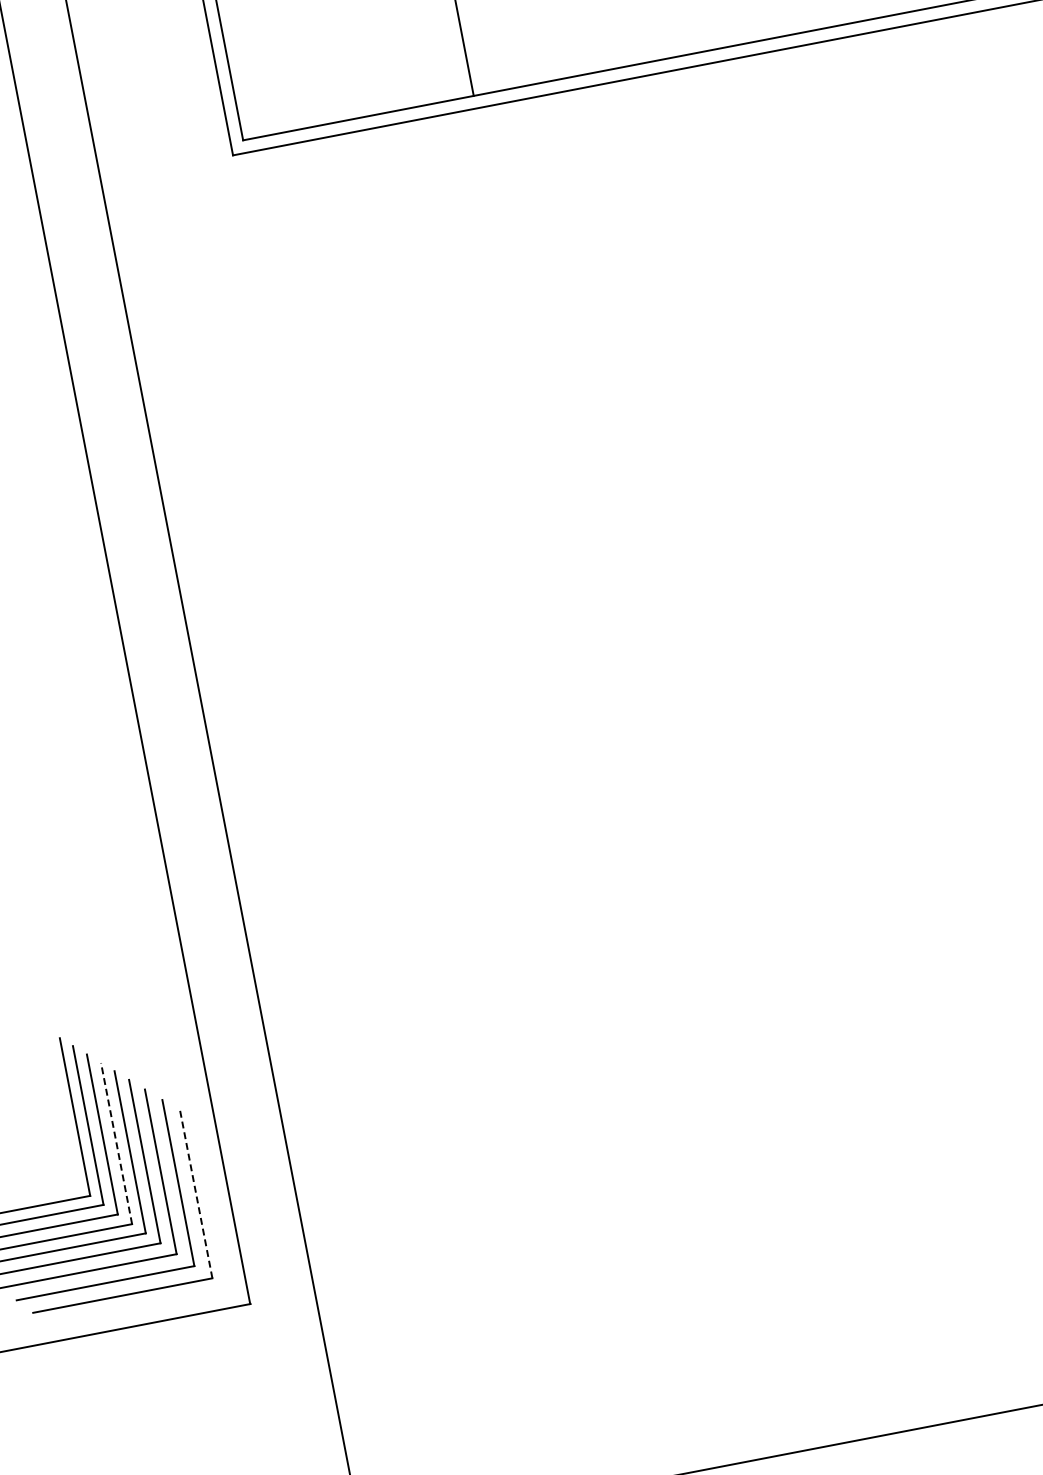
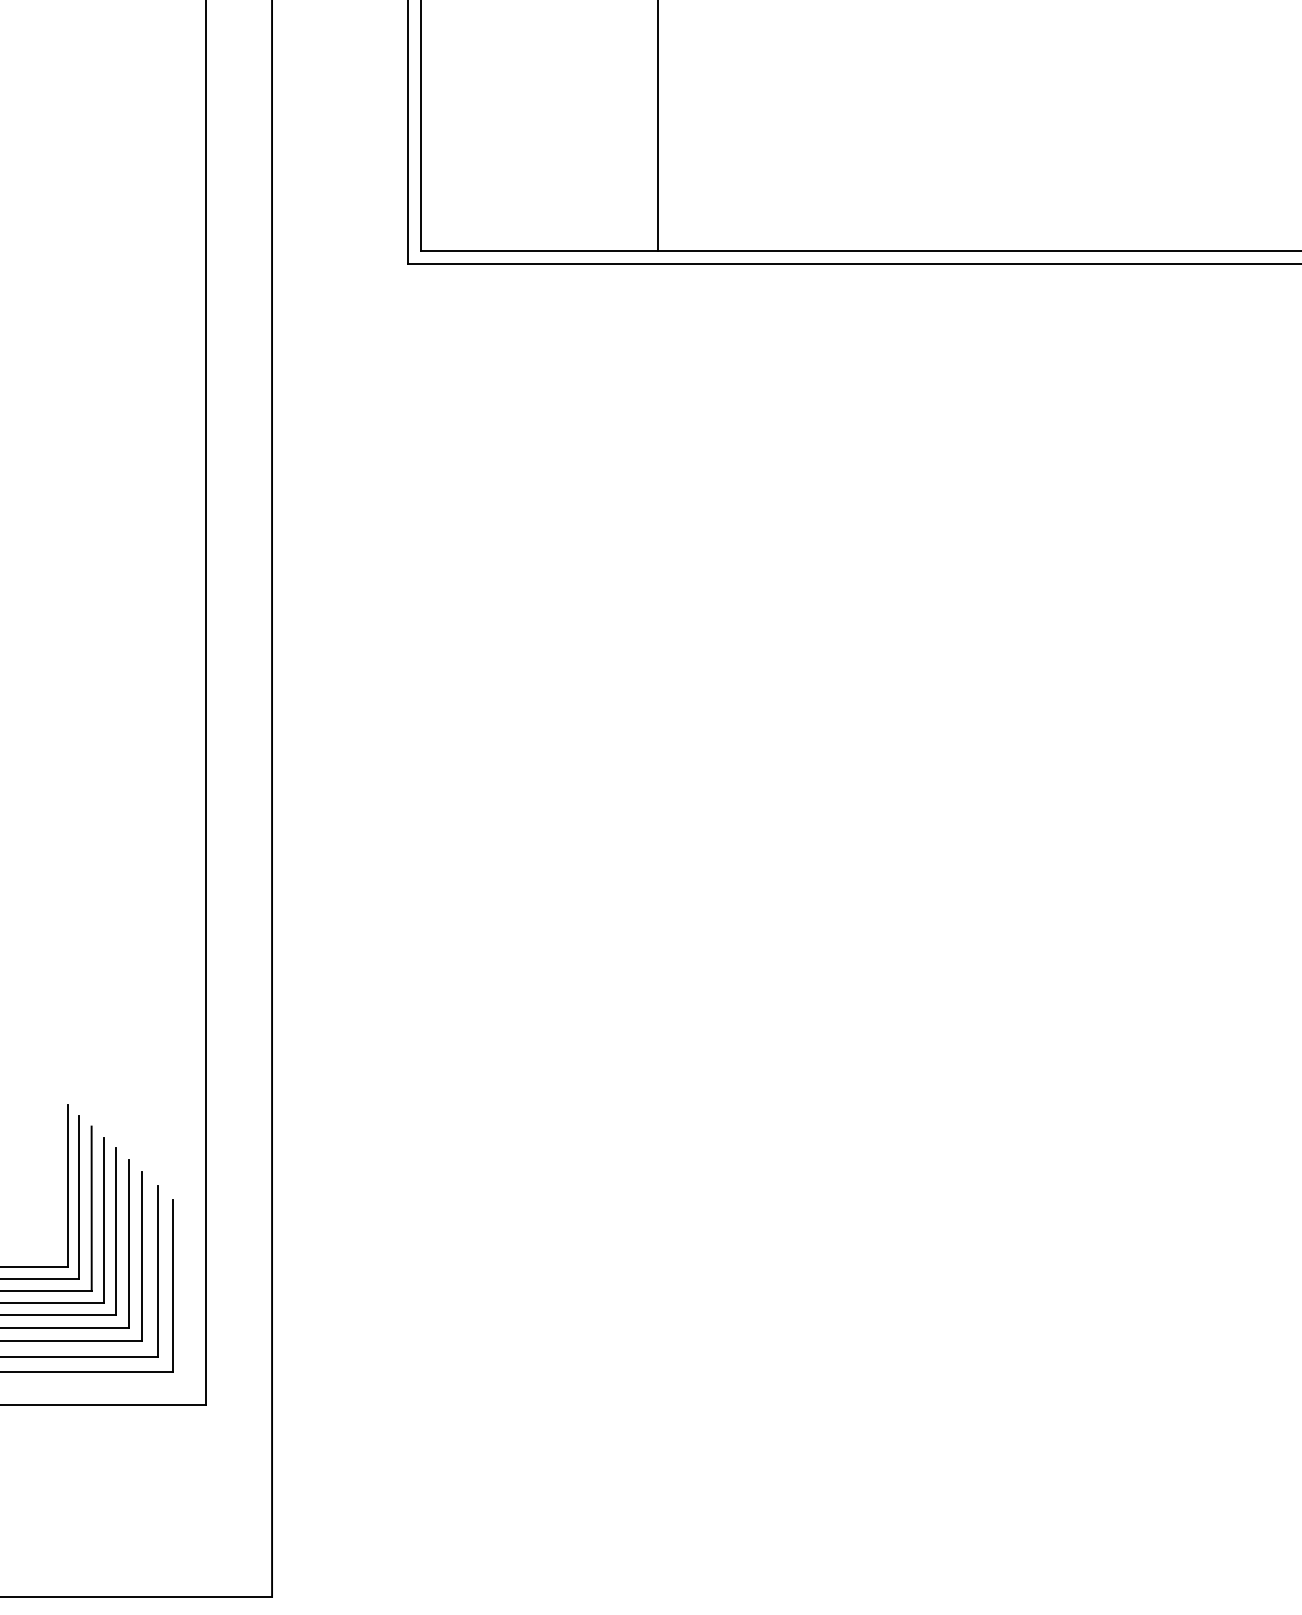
line: (117, 1143) -> (104, 1220), dashed -> solid
line: (196, 1193) -> (173, 1285), dashed -> solid

